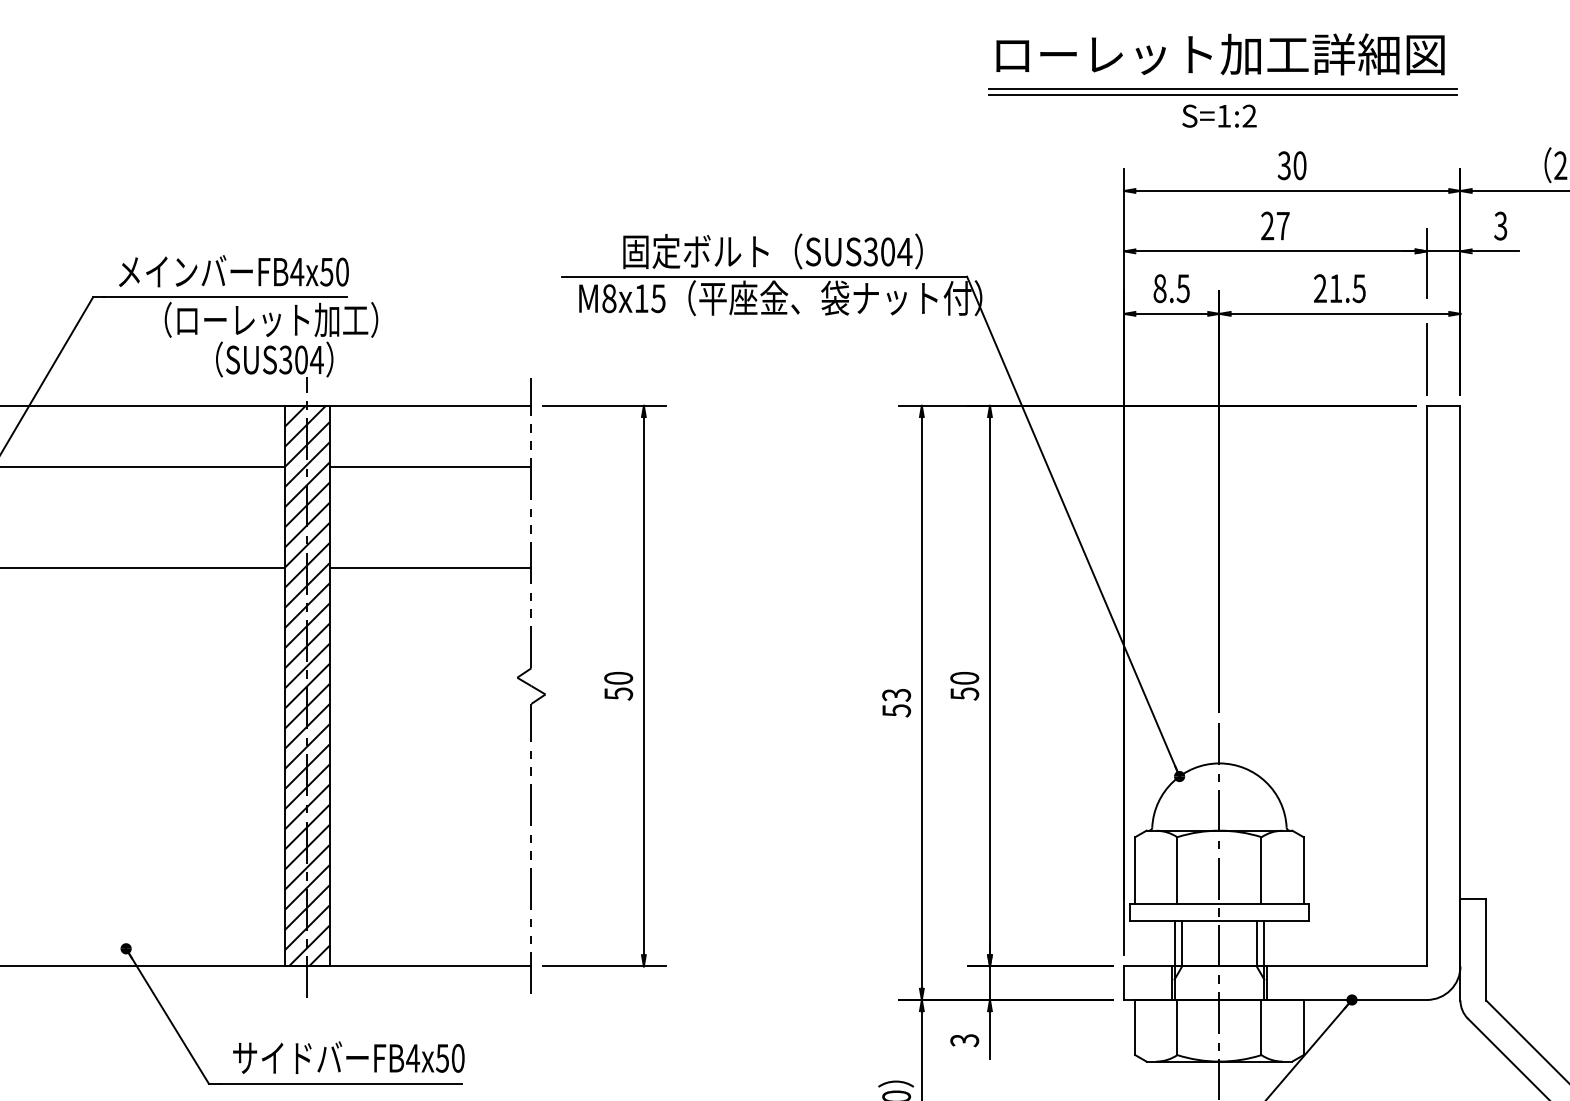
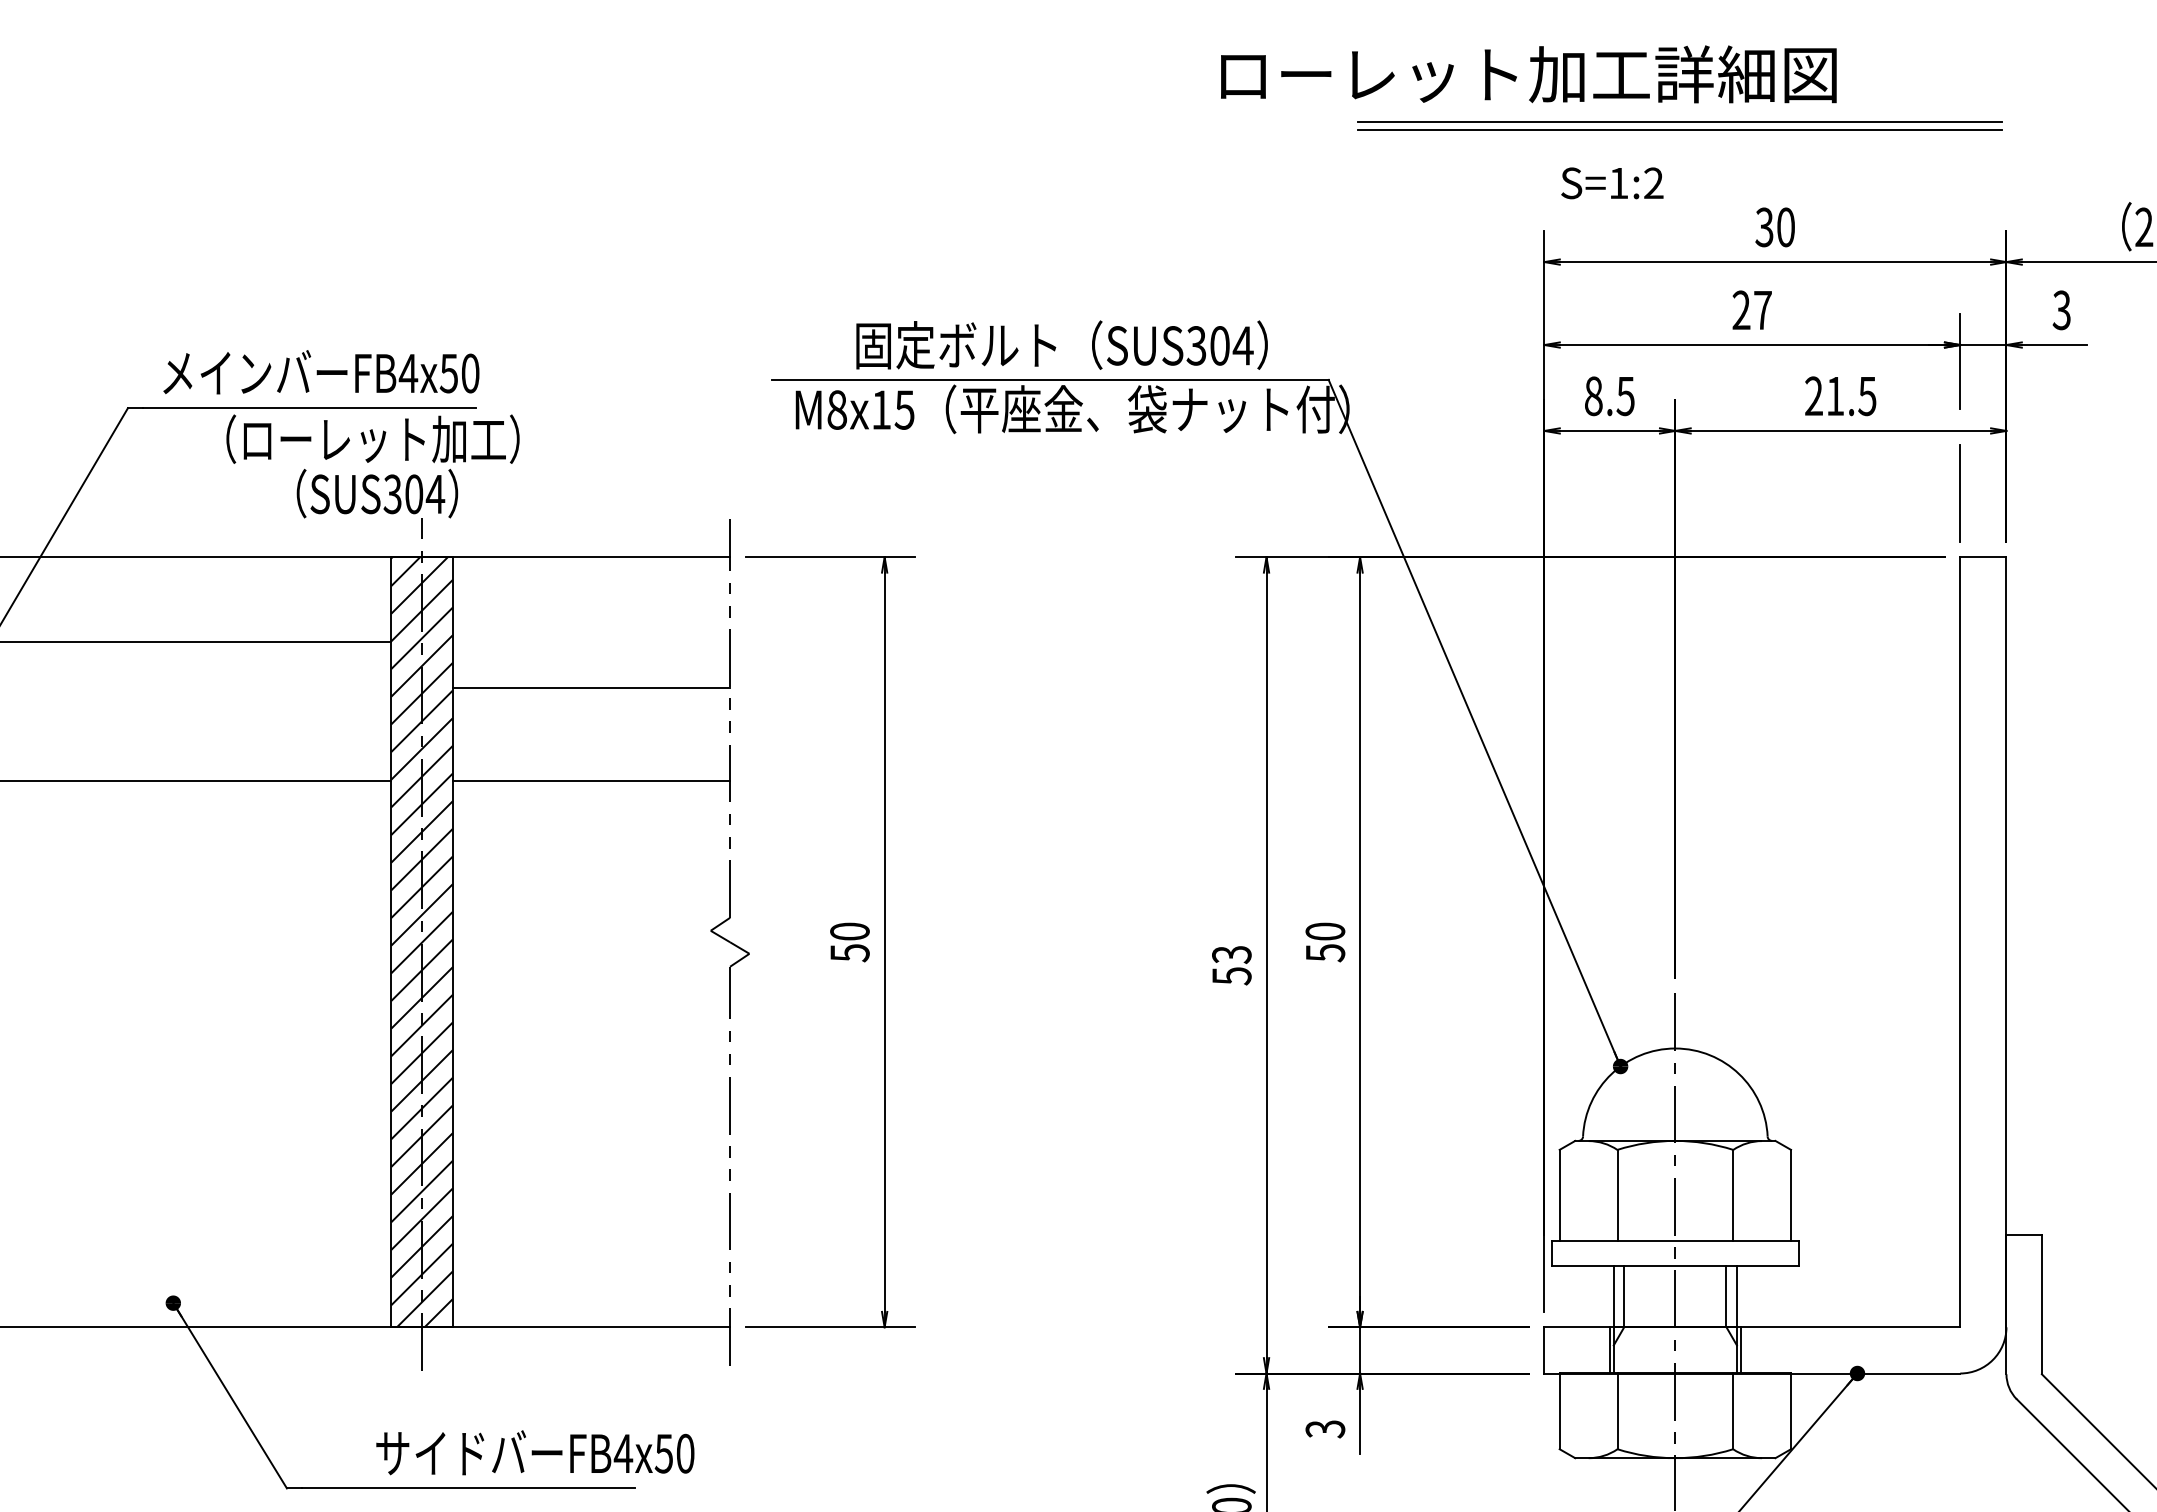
text: (1220, 54) -> (1528, 74), moved
text: (1219, 116) -> (1612, 183), moved
line: (430, 467) -> (591, 687), moved
text: (348, 1057) -> (535, 1452), moved

